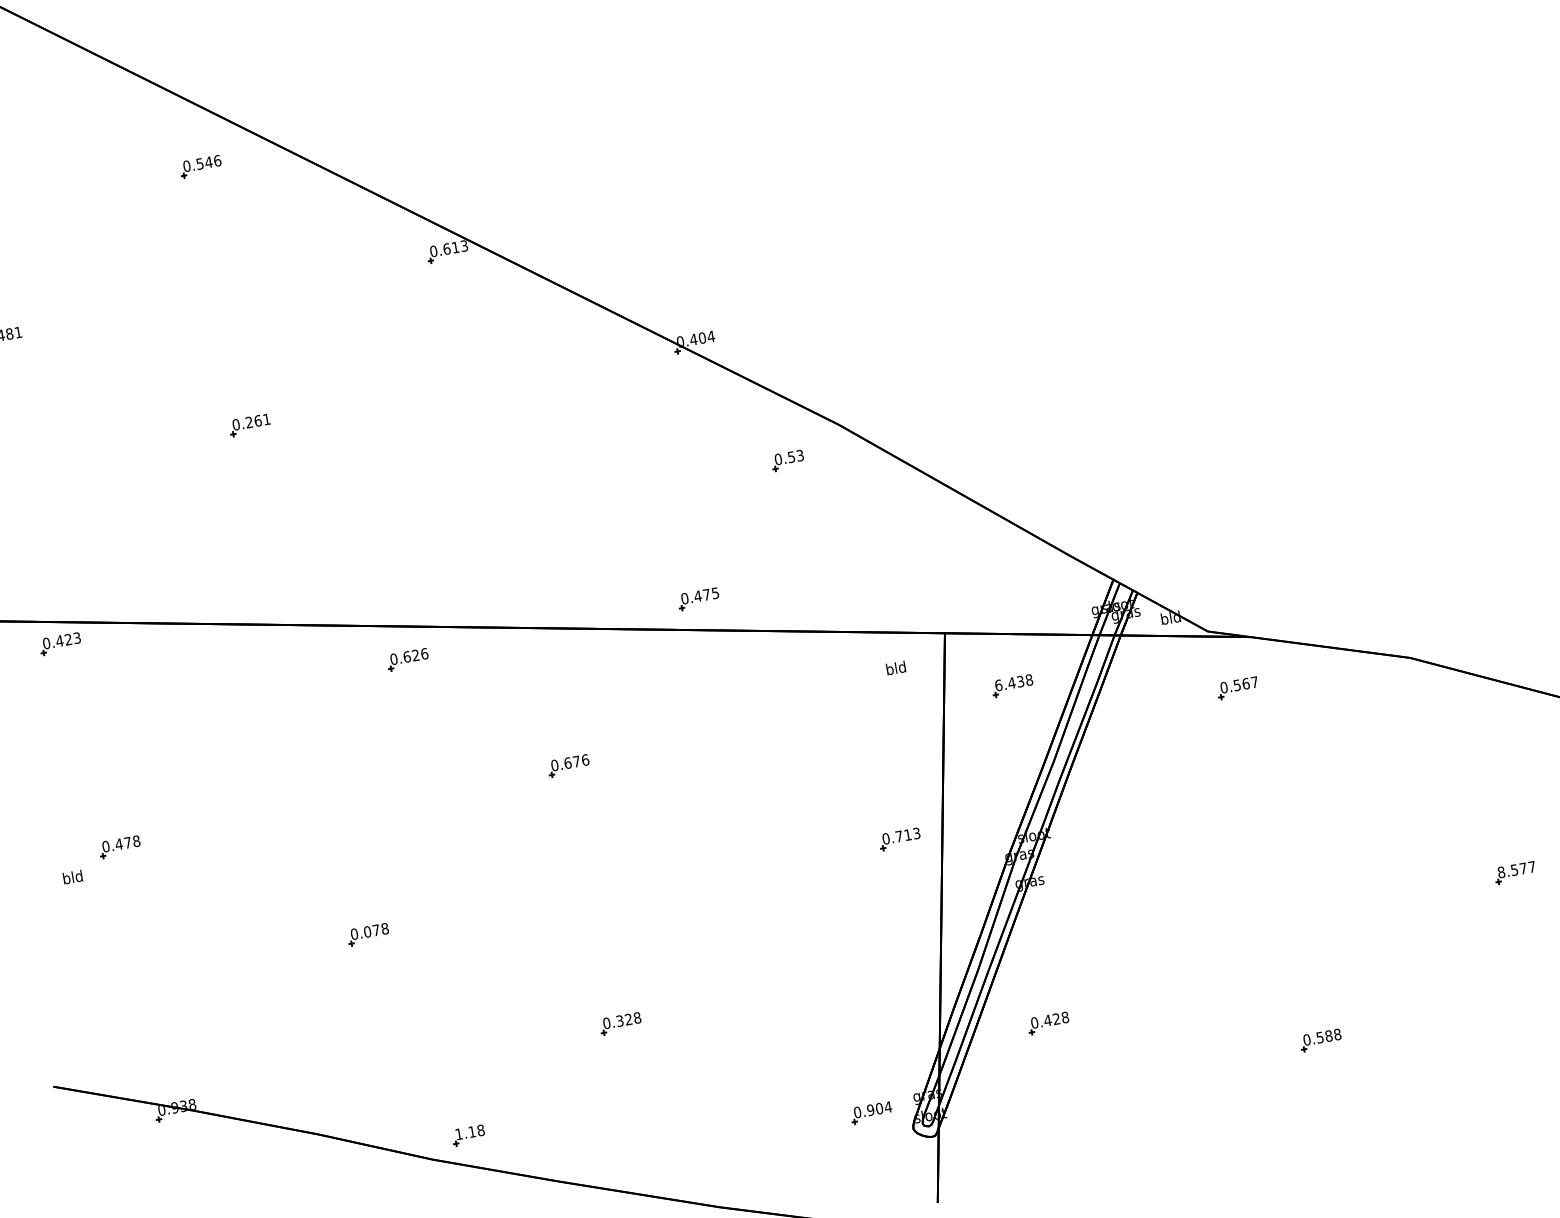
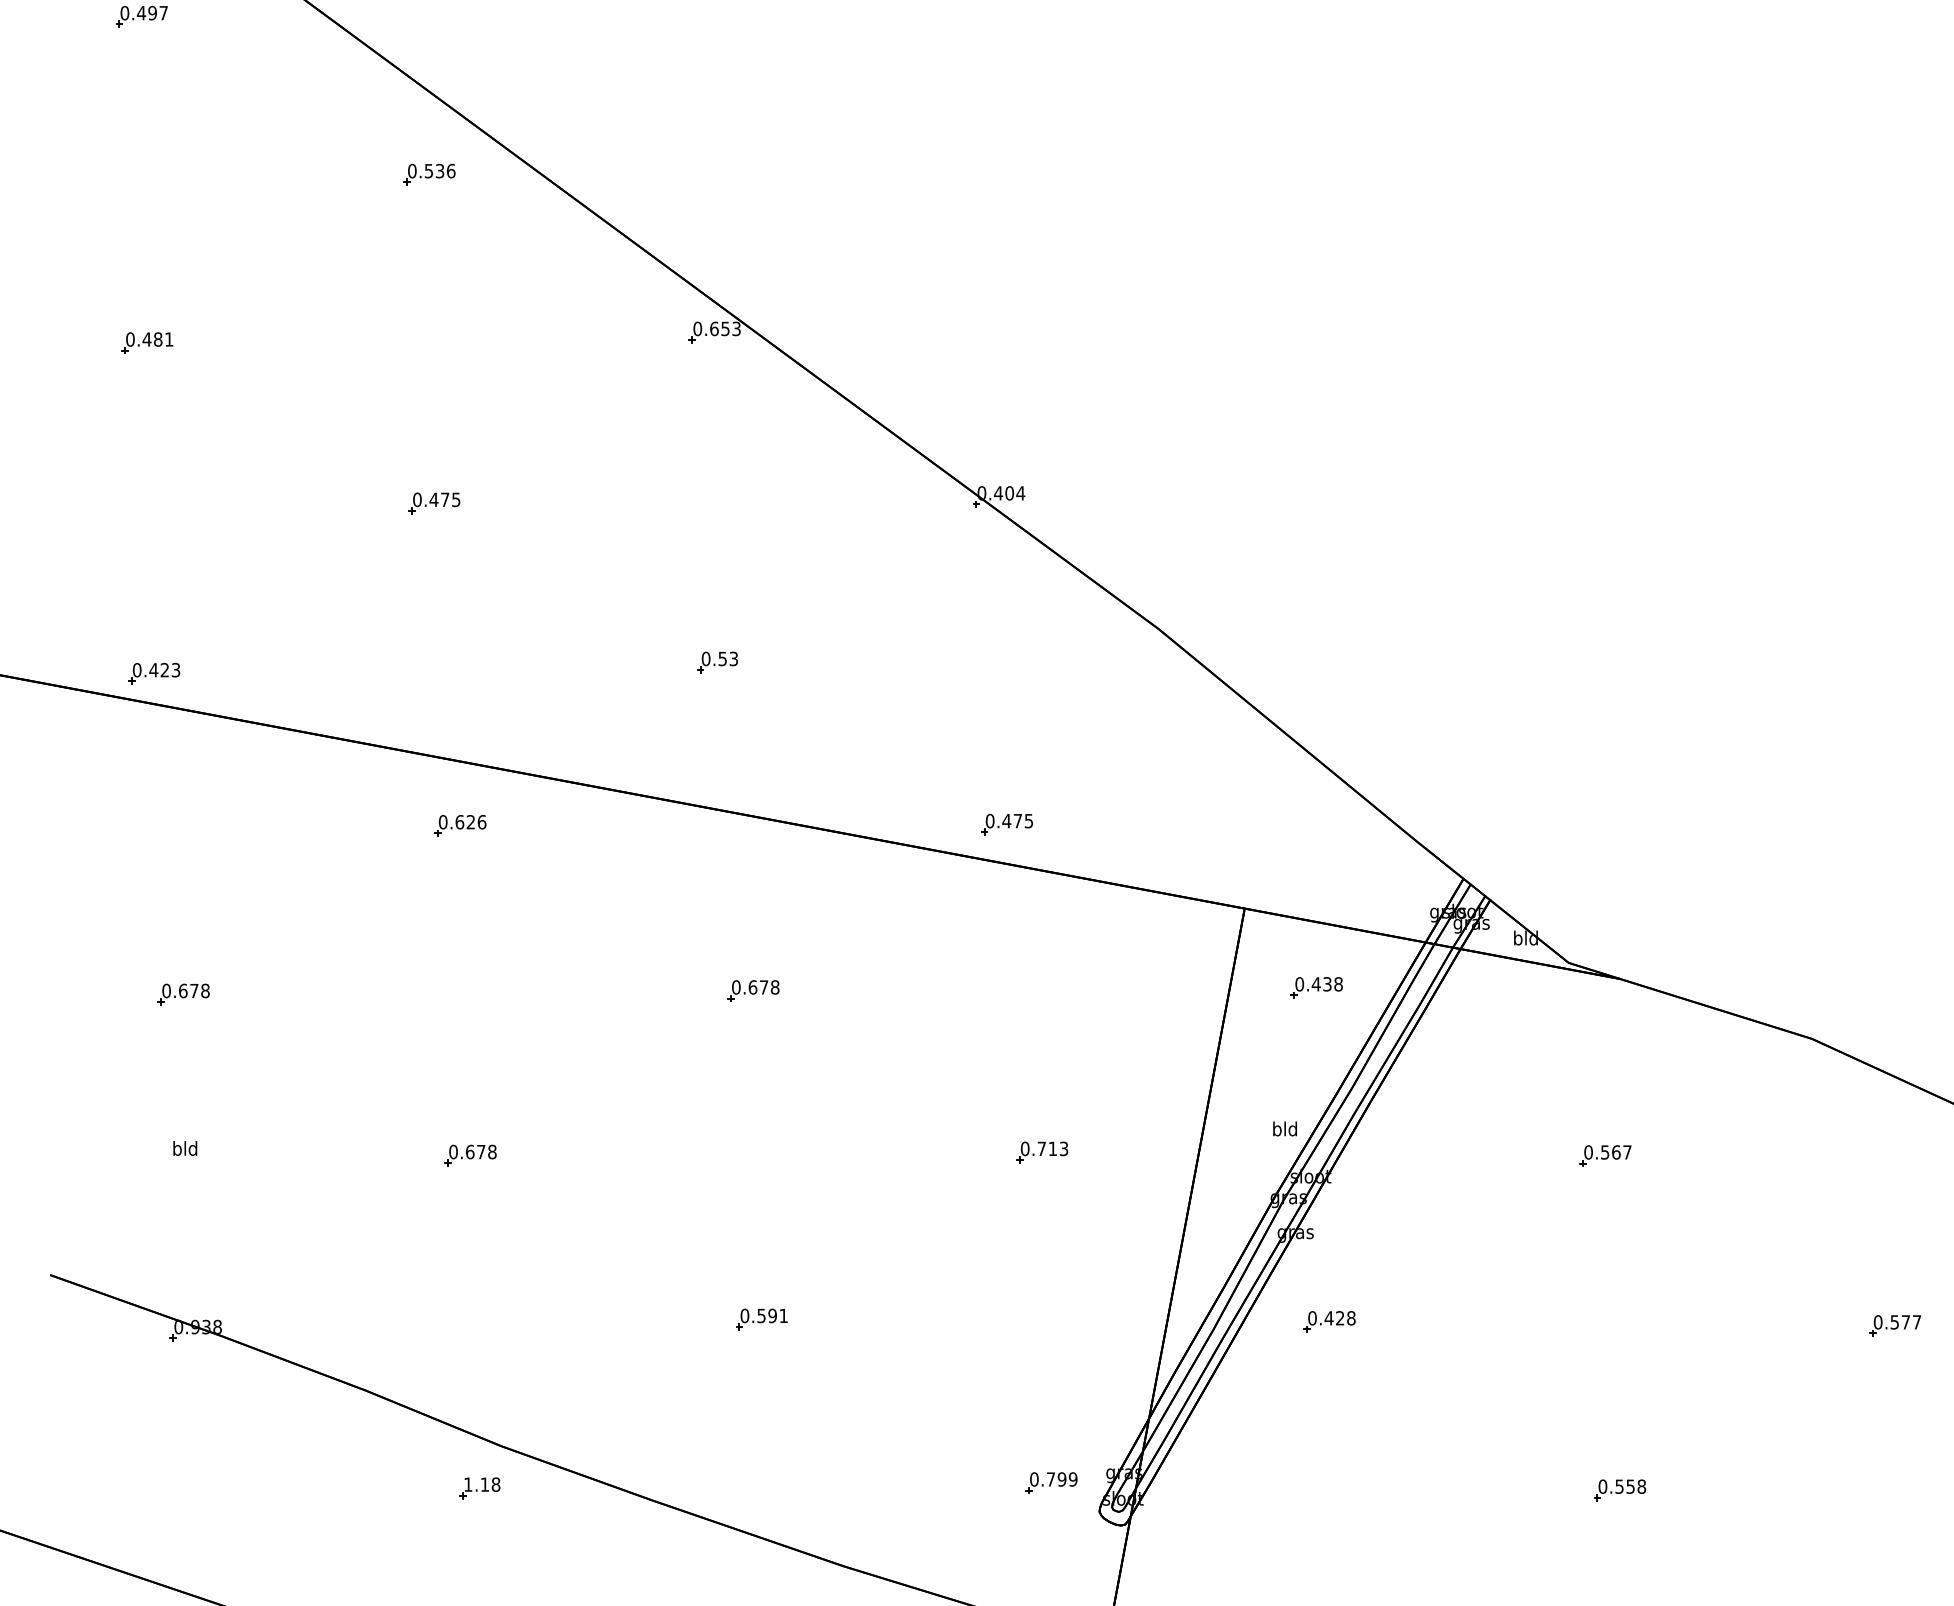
text: (208, 161) -> (439, 170), 0.546 -> 0.536
text: (455, 247) -> (725, 328), 0.613 -> 0.653
text: (257, 420) -> (444, 499), 0.261 -> 0.475
part: (787, 460) -> (717, 662), moved
part: (698, 599) -> (1006, 824), moved
part: (60, 643) -> (154, 673), moved
part: (408, 659) -> (460, 825), moved
text: (895, 667) -> (1284, 1128), moved
text: (998, 685) -> (1299, 984), 6.438 -> 0.438
part: (1237, 687) -> (1605, 1155), moved
text: (585, 760) -> (775, 987), 0.676 -> 0.678
part: (900, 839) -> (1042, 1152), moved
text: (118, 844) -> (182, 990), 0.478 -> 0.678
text: (1500, 872) -> (1877, 1322), 8.577 -> 0.577
text: (73, 877) -> (185, 1148), moved
text: (367, 931) -> (470, 1151), 0.078 -> 0.678
text: (628, 1019) -> (772, 1315), 0.328 -> 0.591
part: (1048, 1023) -> (1329, 1321), moved
text: (1328, 1035) -> (1630, 1486), 0.588 -> 0.558
text: (879, 1108) -> (1061, 1479), 0.904 -> 0.799
part: (468, 1135) -> (479, 1488), moved

